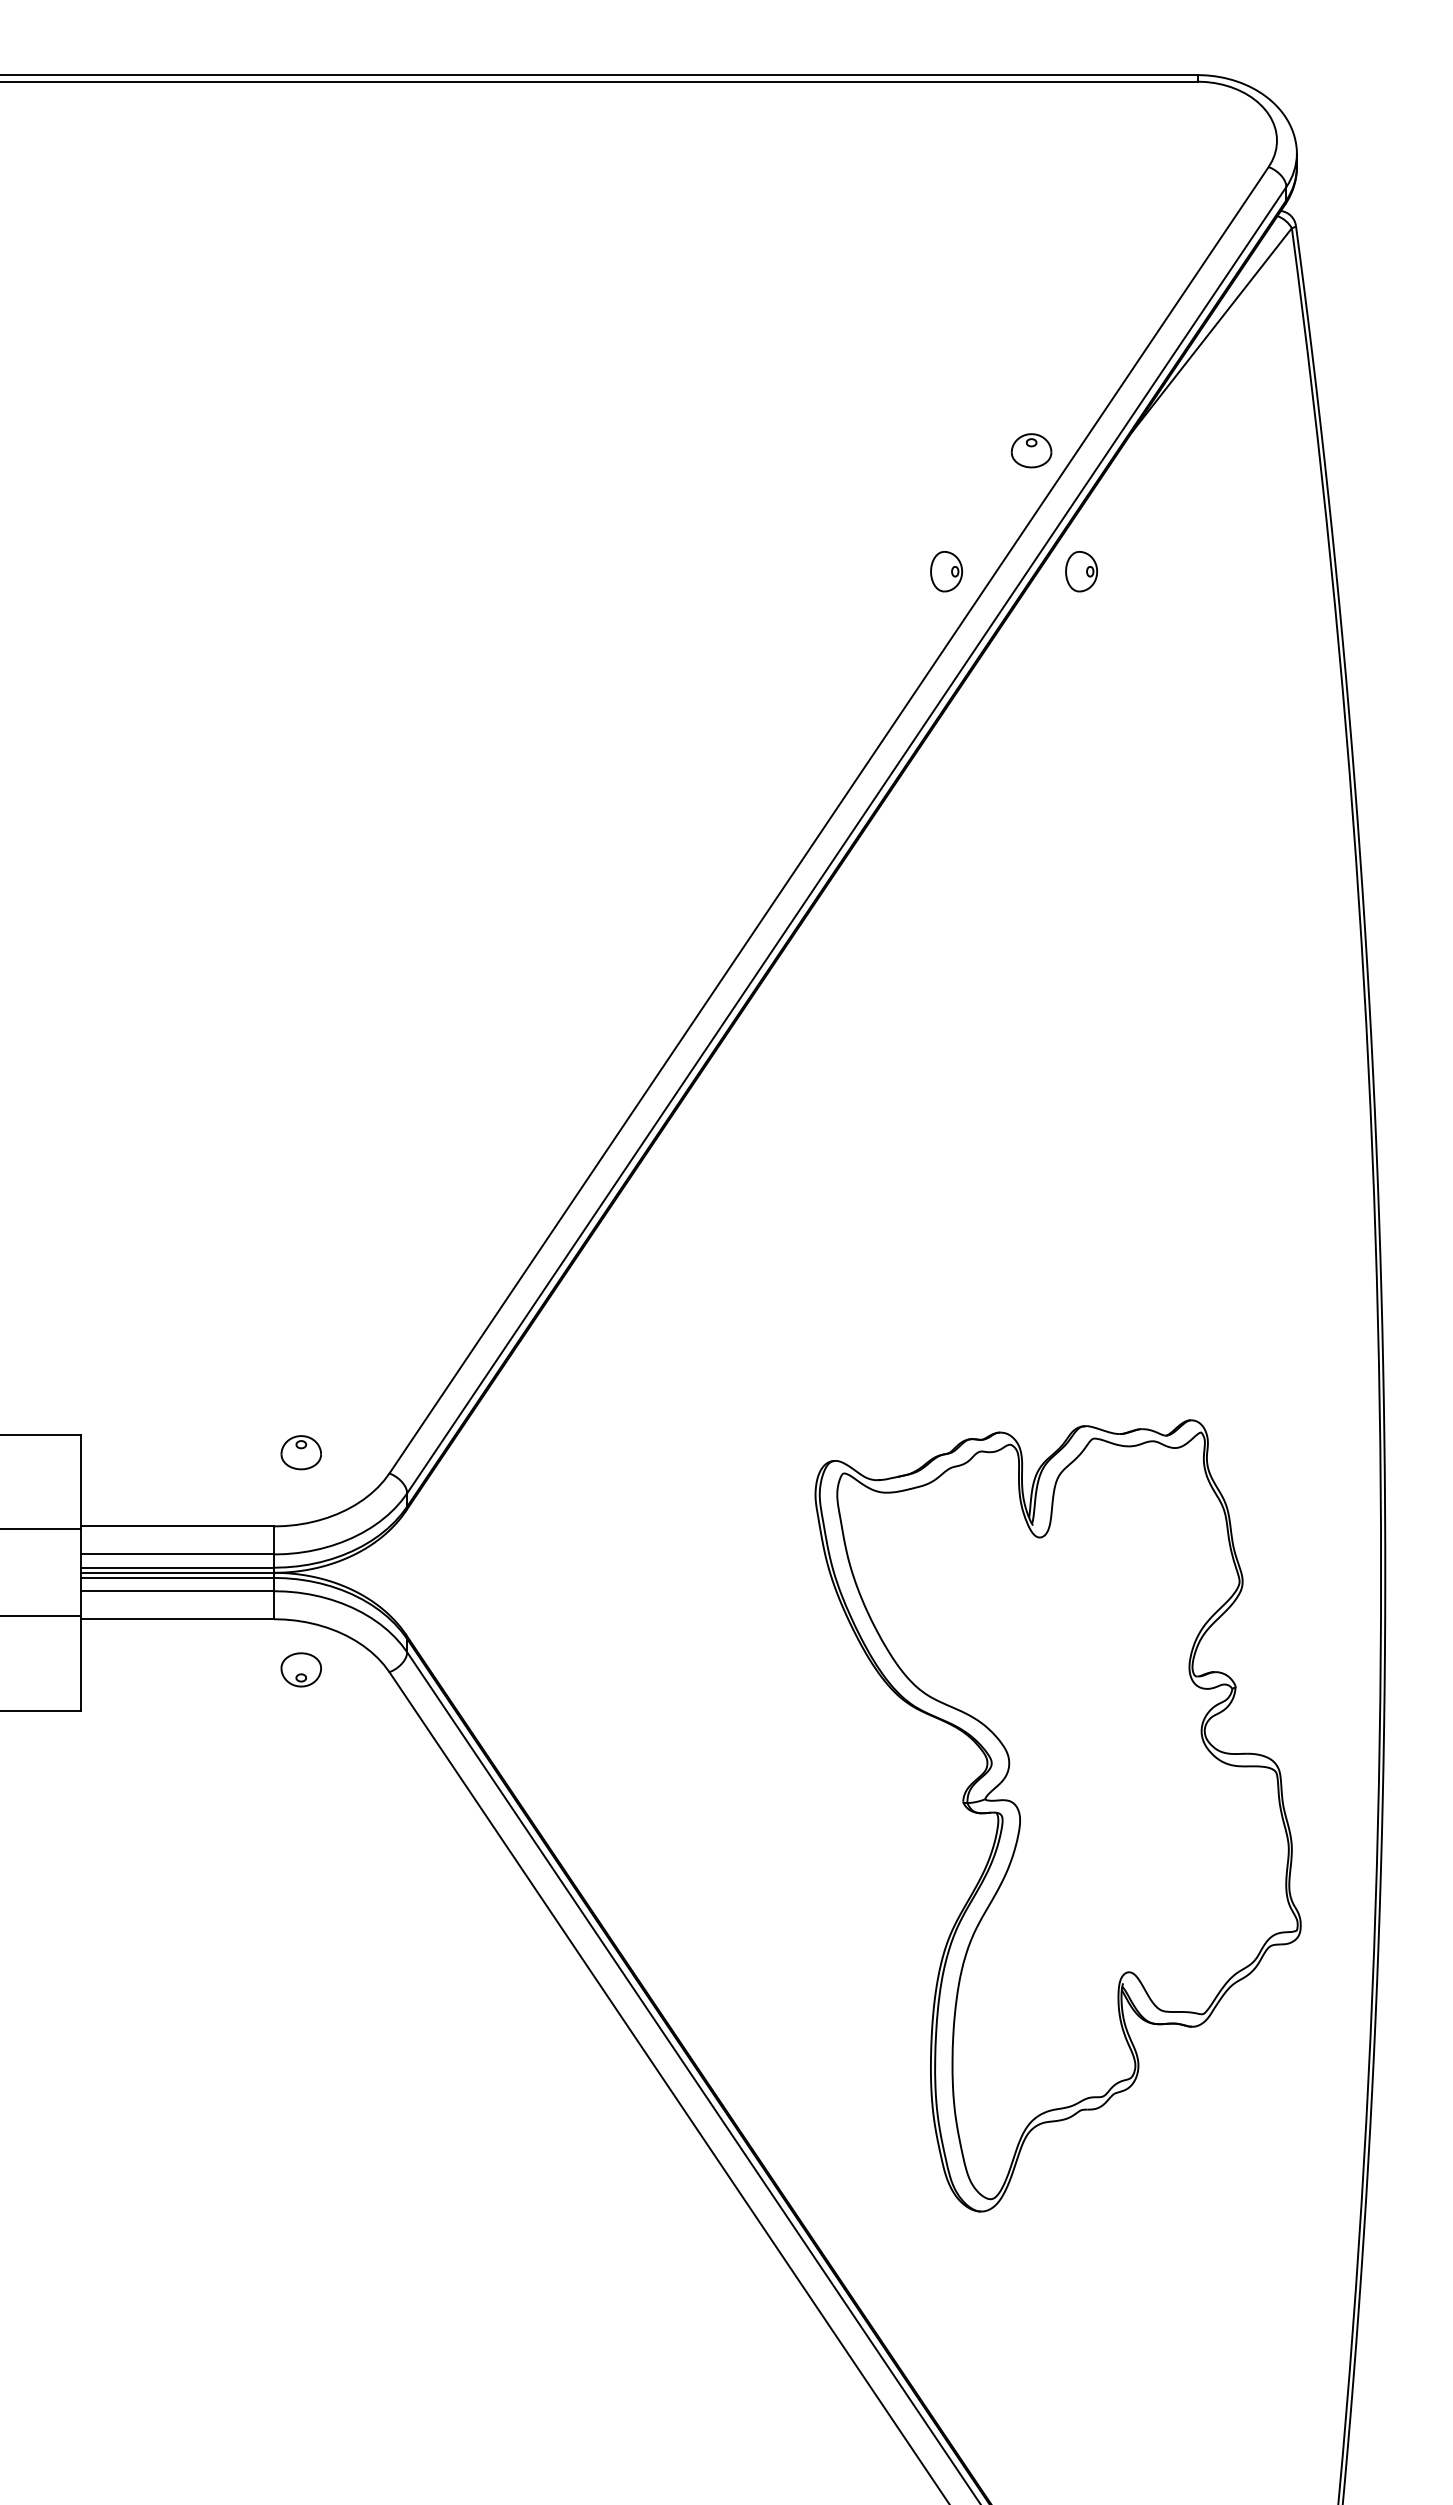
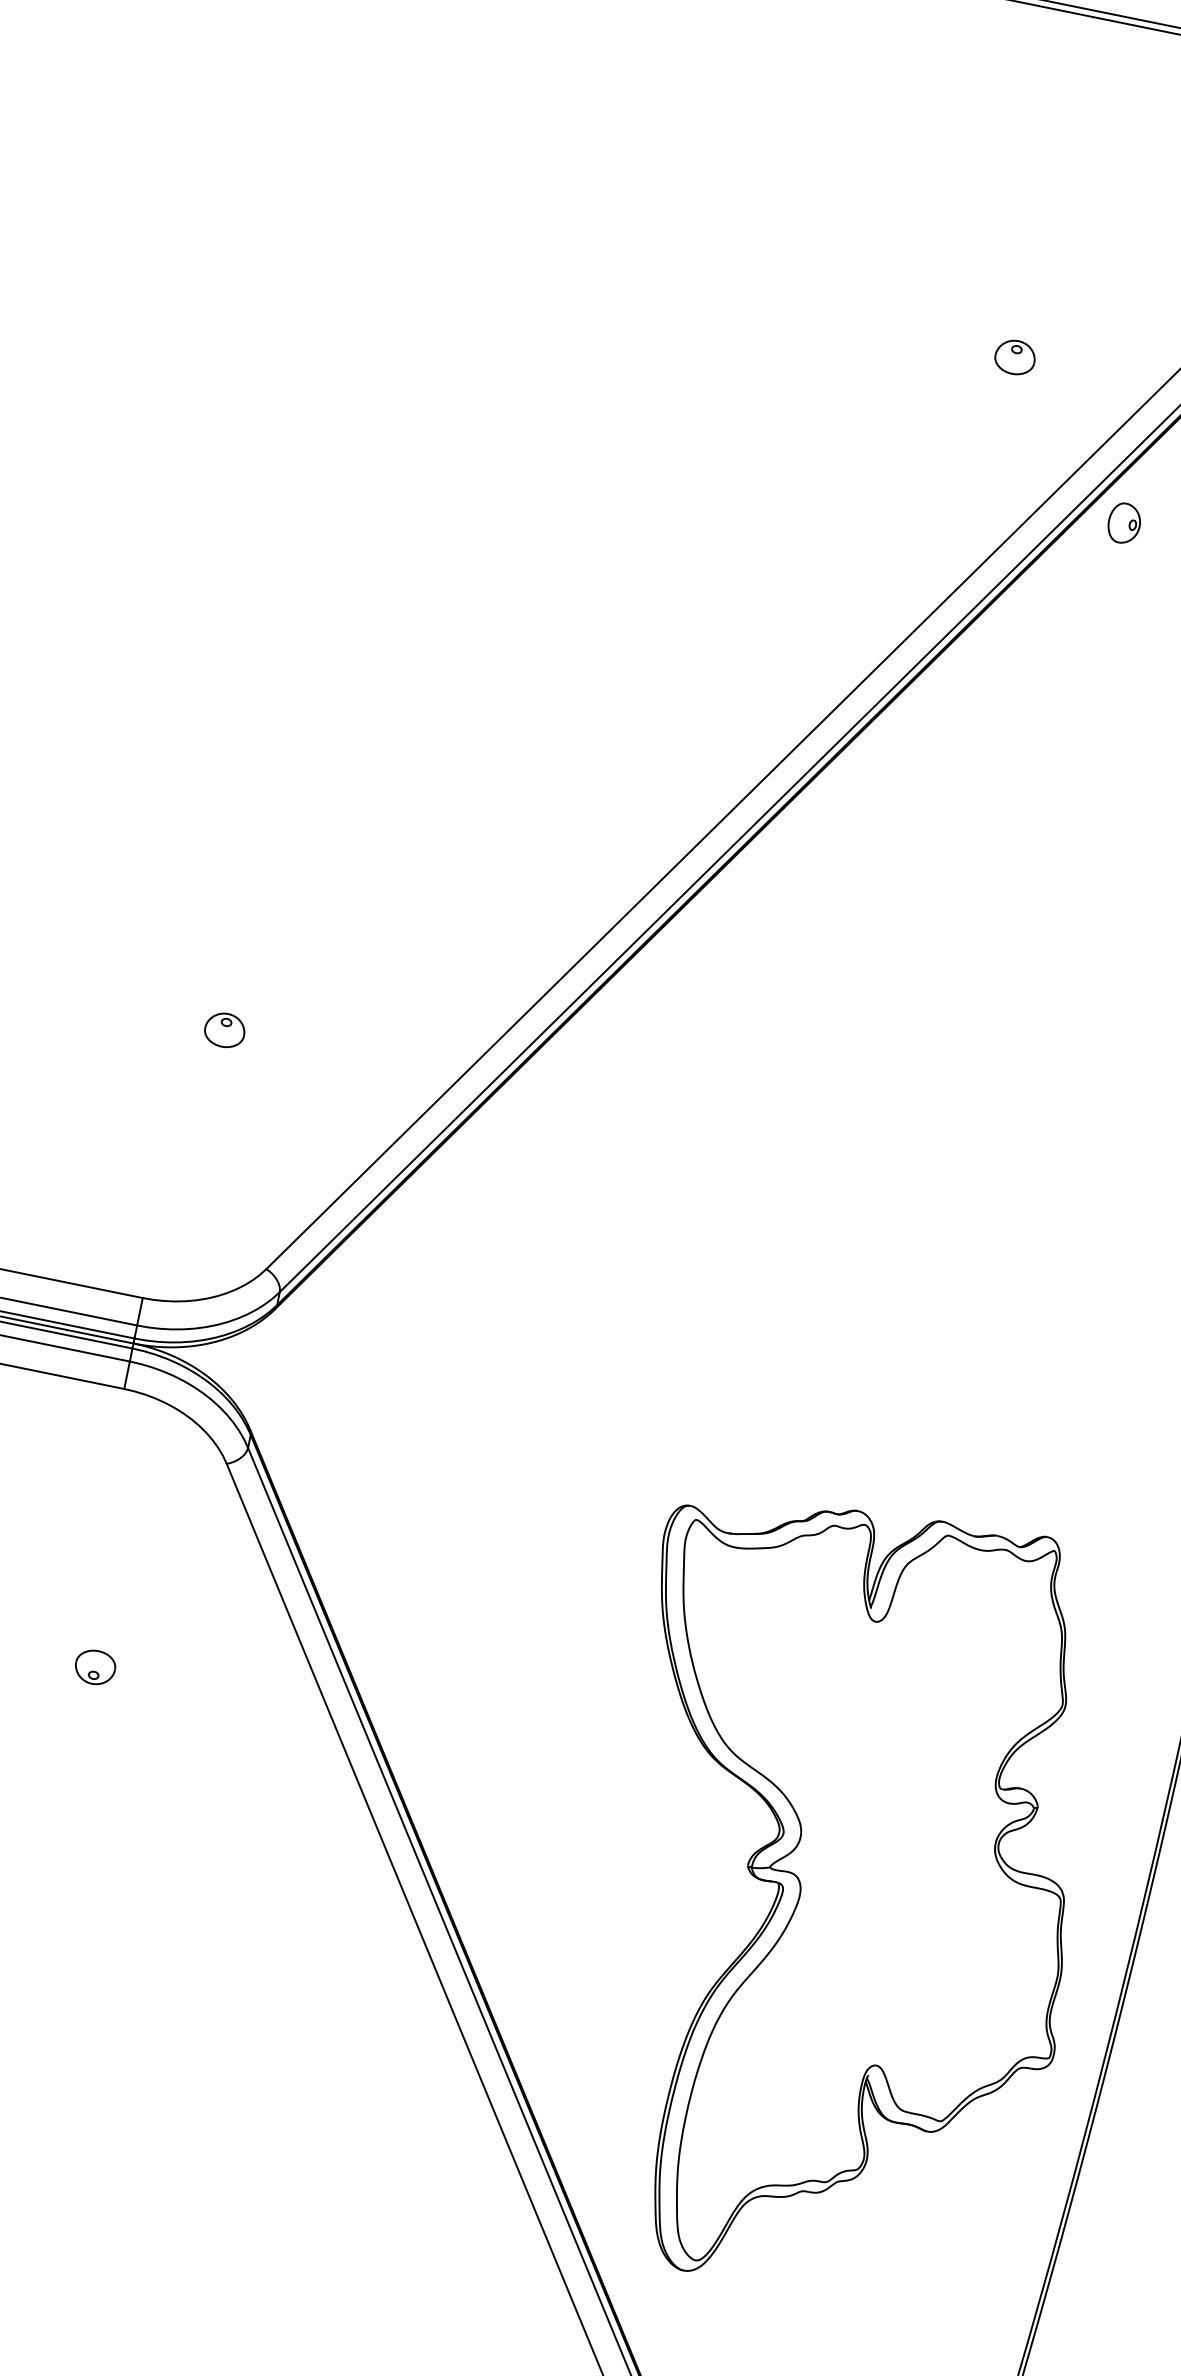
part: (1031, 450) -> (1015, 357), moved
part: (946, 571) -> (992, 496), removed
part: (300, 1452) -> (224, 1029), moved
part: (300, 1669) -> (94, 1666), moved
part: (1057, 1815) -> (837, 1897), moved

